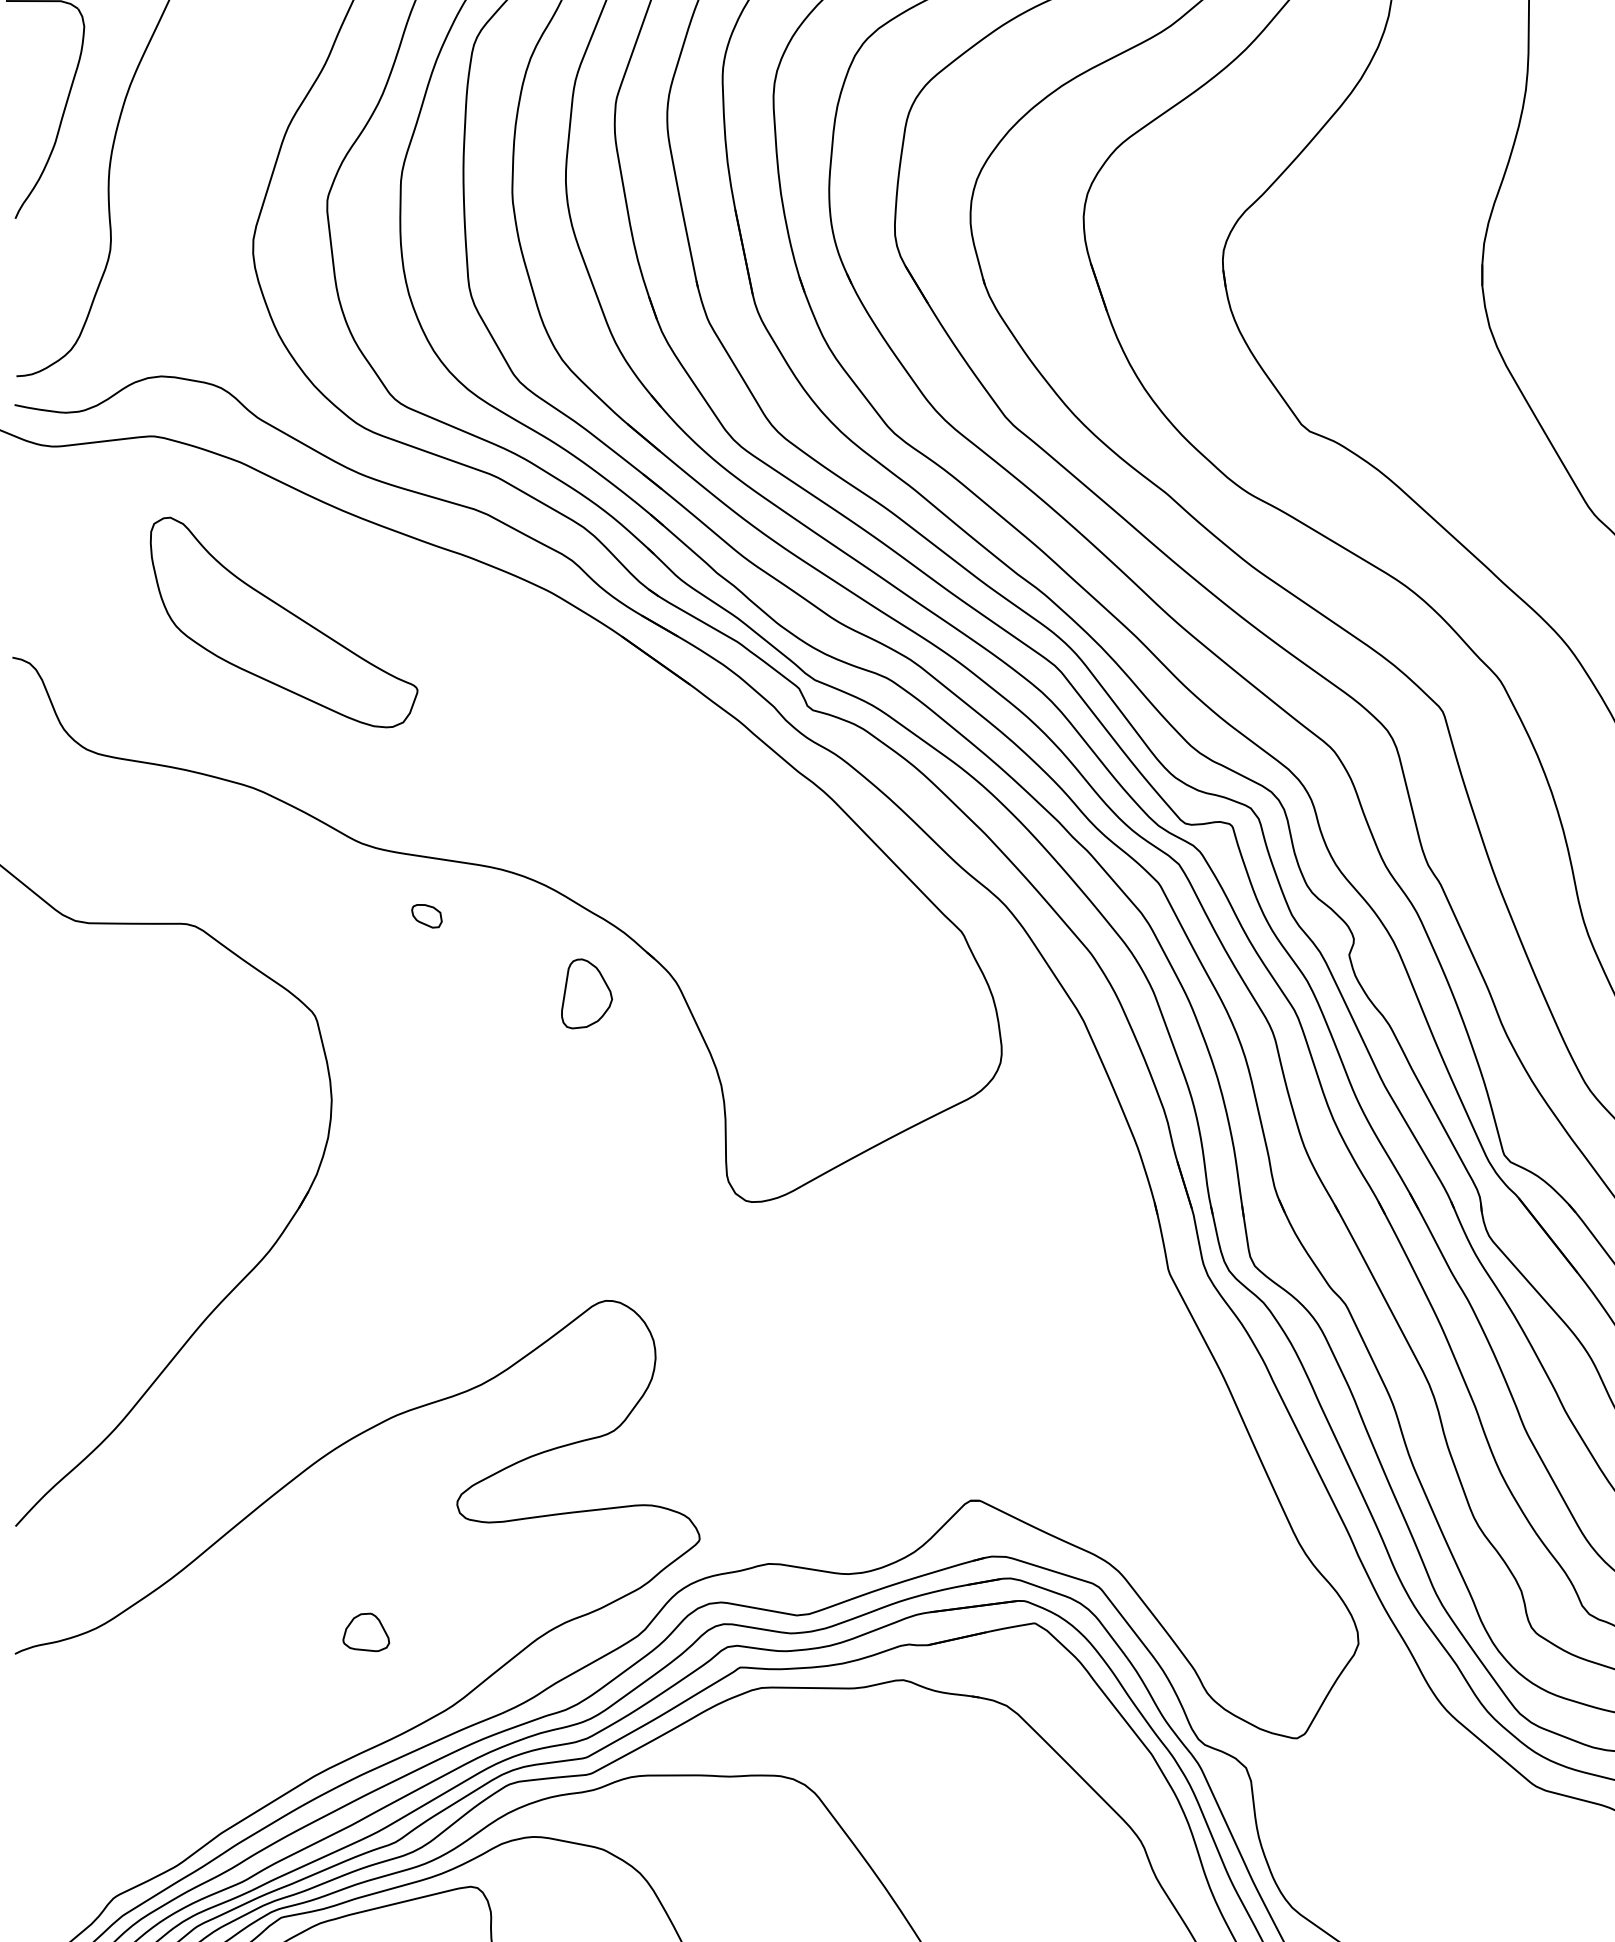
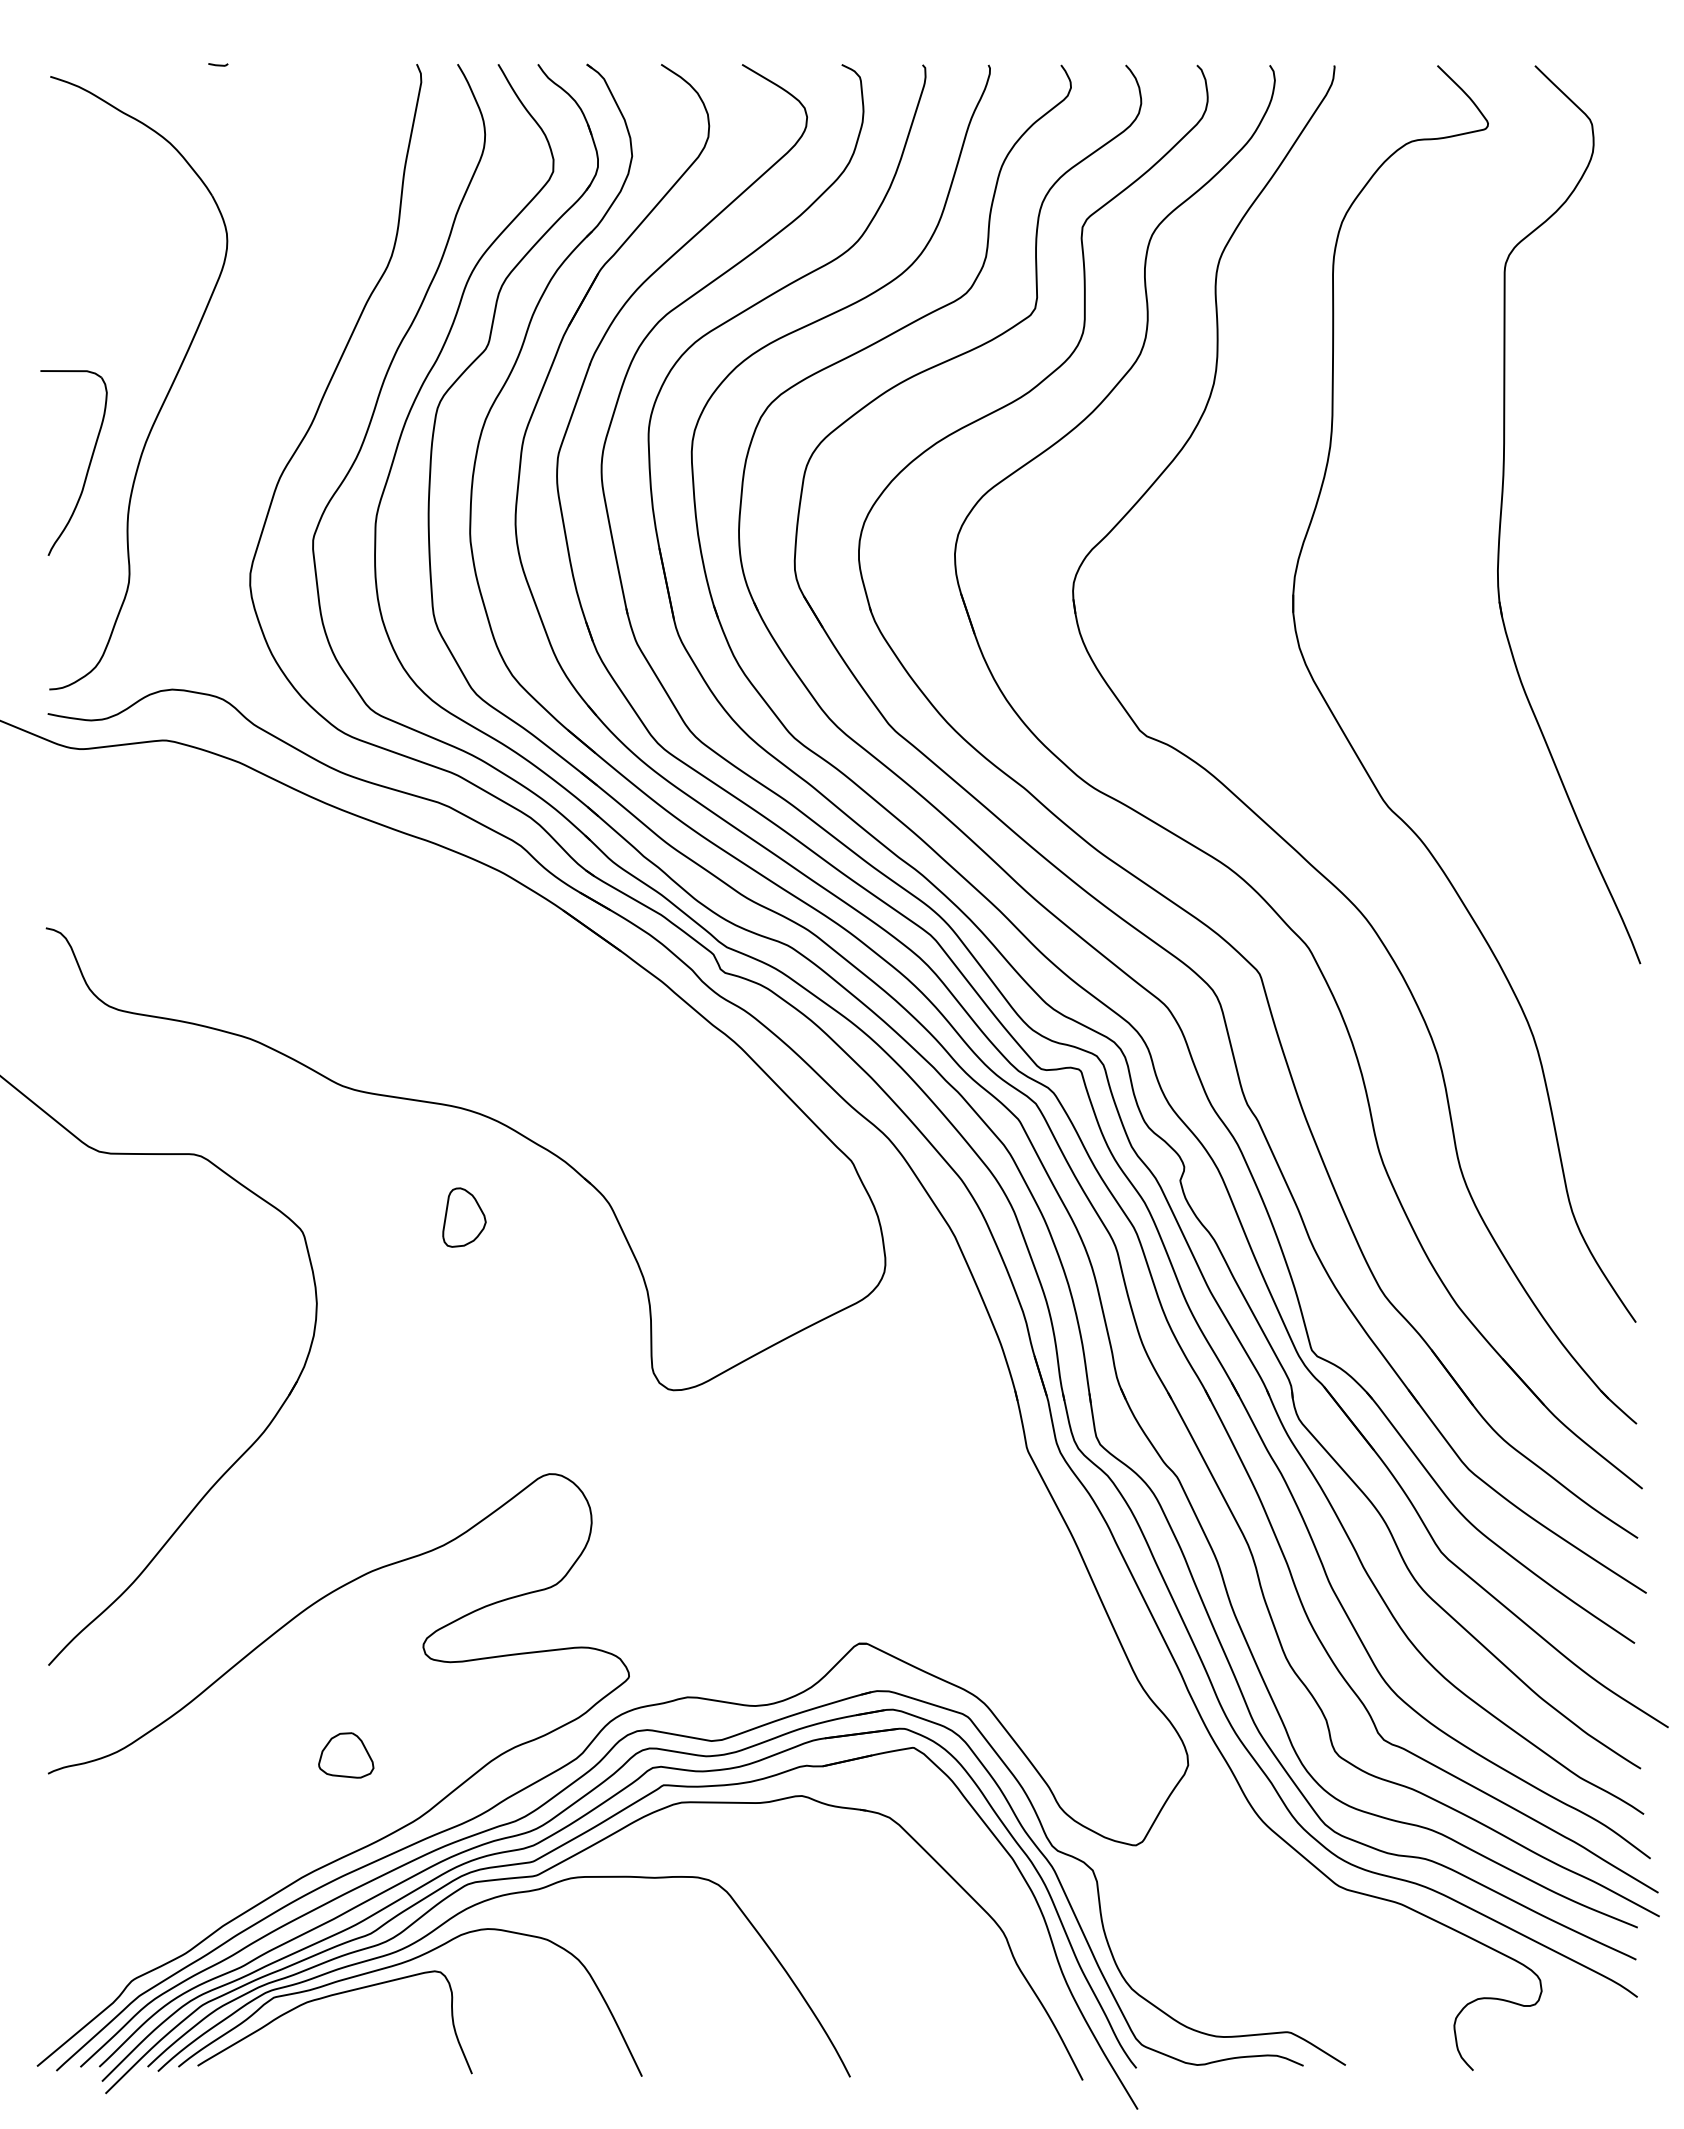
part: (284, 622) -> (276, 898), removed
part: (426, 915) -> (397, 1147), removed
part: (587, 993) -> (464, 1217), moved
part: (365, 1632) -> (345, 1755), size x1.4

